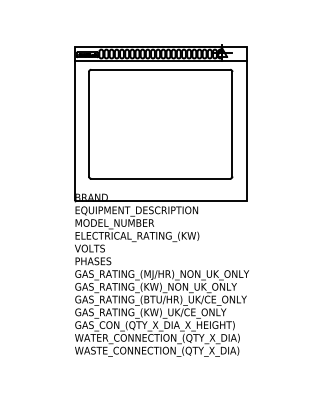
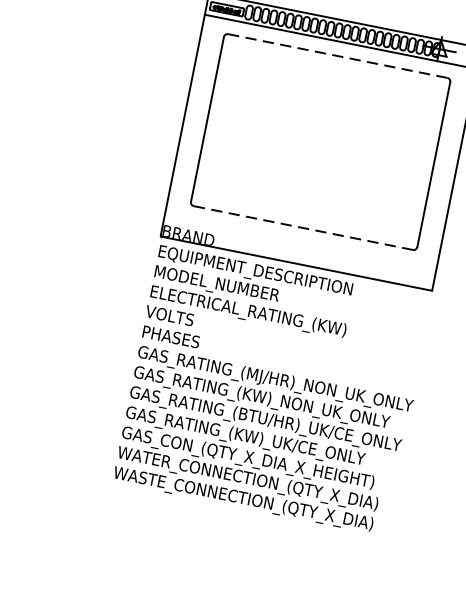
line: (160, 69) -> (337, 55), solid -> dashed
line: (161, 178) -> (304, 227), solid -> dashed

